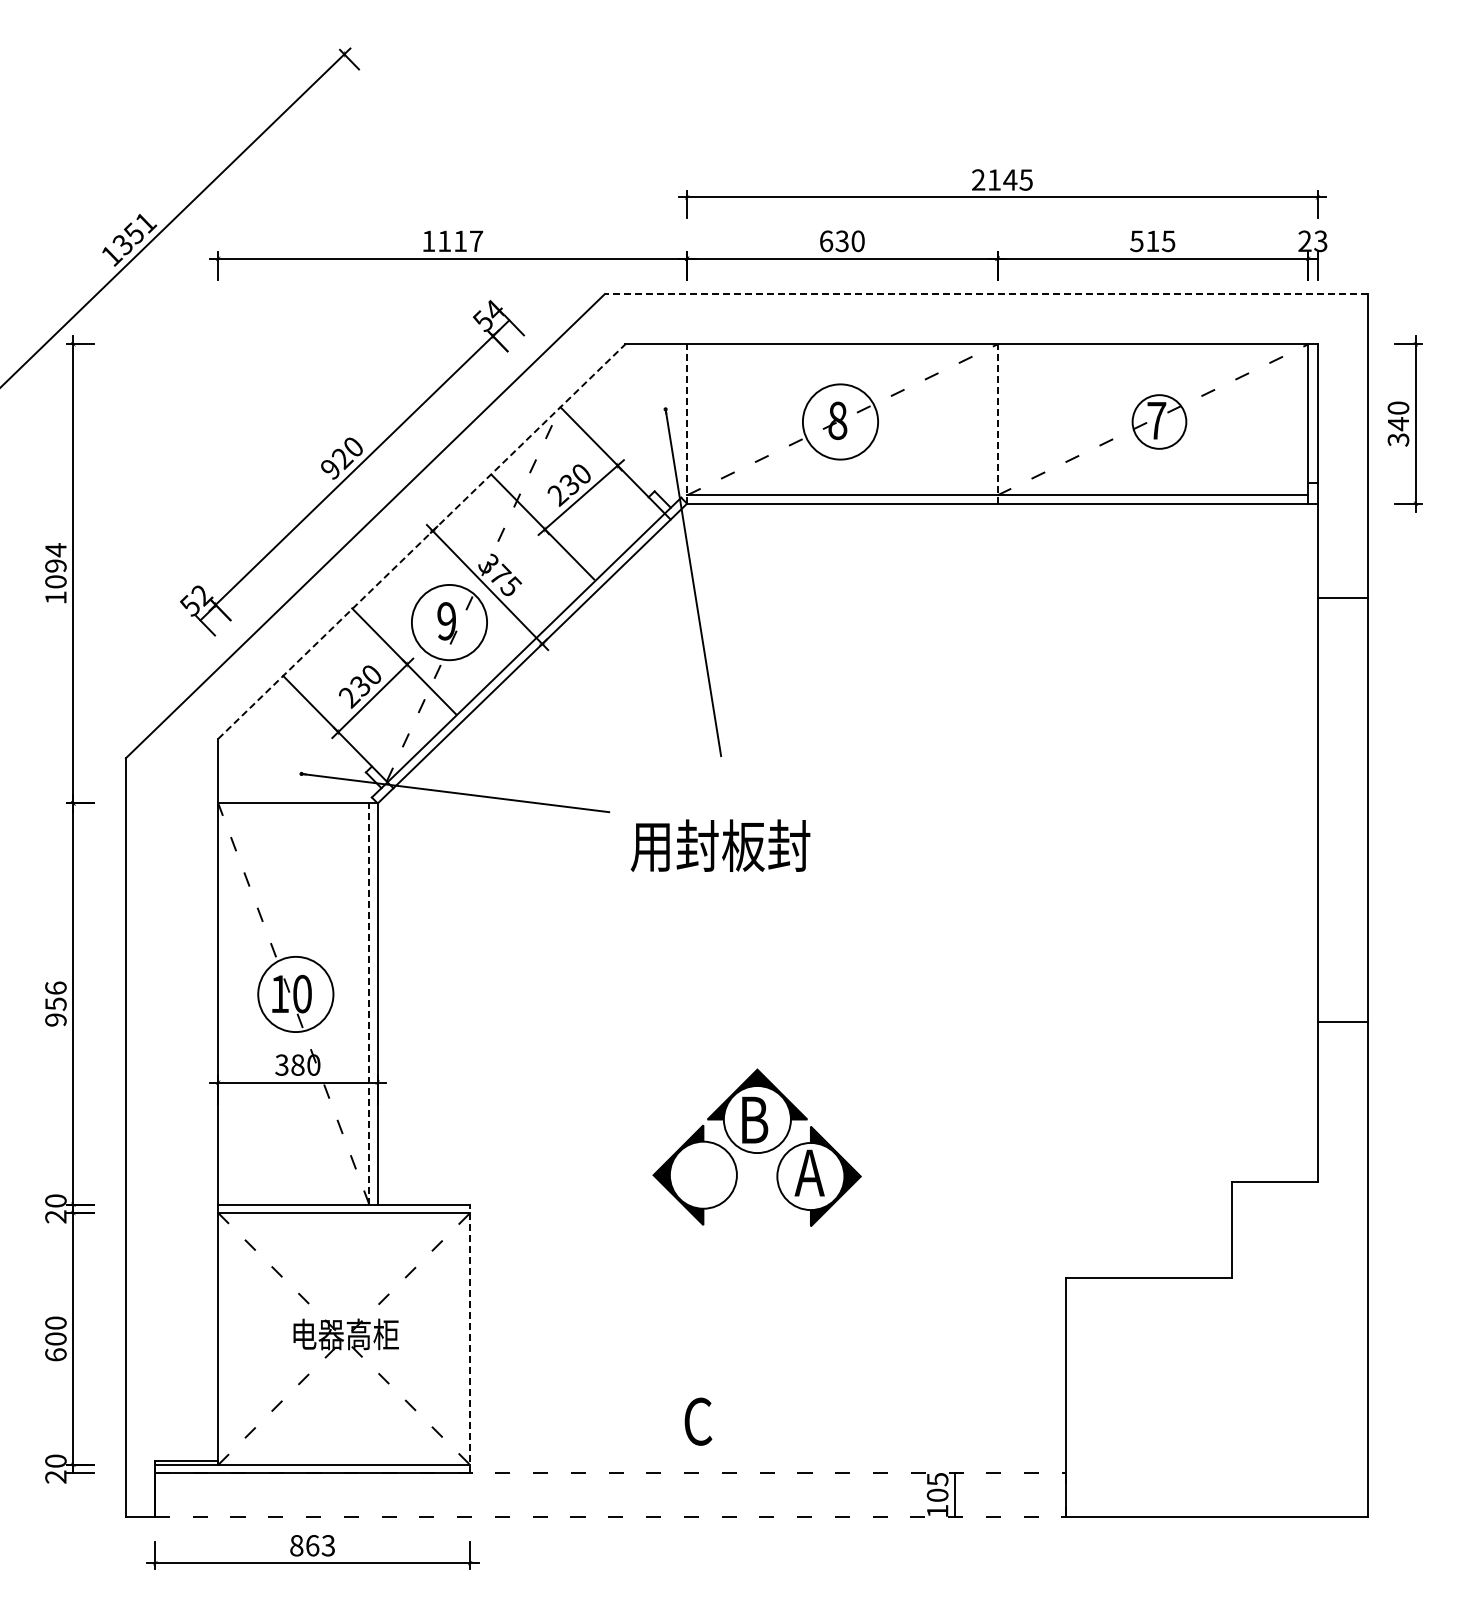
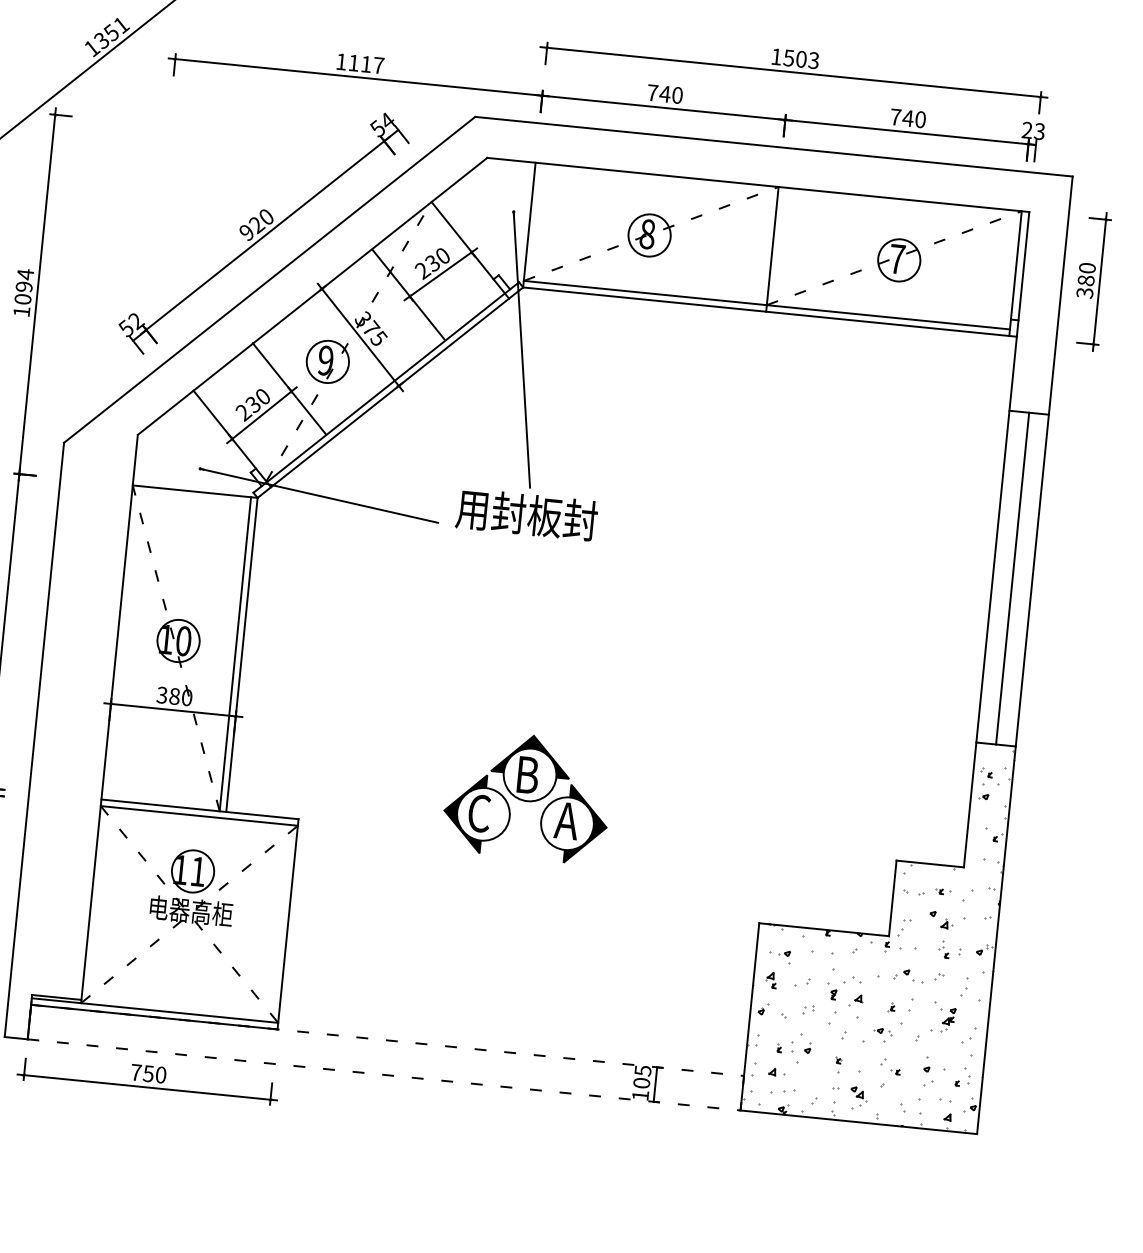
text: (1002, 179) -> (795, 58), 2145 -> 1503
text: (834, 241) -> (659, 93), 630 -> 740
text: (1152, 241) -> (907, 118), 515 -> 740
line: (986, 294) -> (773, 147), dashed -> solid
circle: (840, 421) -> (649, 235), size x0.71
line: (687, 424) -> (529, 225), dashed -> solid
line: (997, 424) -> (772, 249), dashed -> solid
text: (1398, 424) -> (1086, 281), 340 -> 380
line: (422, 541) -> (313, 296), dashed -> solid
circle: (449, 622) -> (327, 361), size x0.71
line: (1343, 810) -> (1012, 578), added
text: (720, 845) -> (526, 514), moved
circle: (295, 994) -> (178, 641), size x0.71
line: (369, 1004) -> (235, 654), dashed -> solid
hatch: (1217, 1272) -> (878, 930), added
part: (342, 1283) -> (192, 870), added
line: (470, 1338) -> (288, 923), dashed -> solid
text: (698, 1421) -> (479, 813), moved
text: (312, 1545) -> (148, 1073), 863 -> 750

